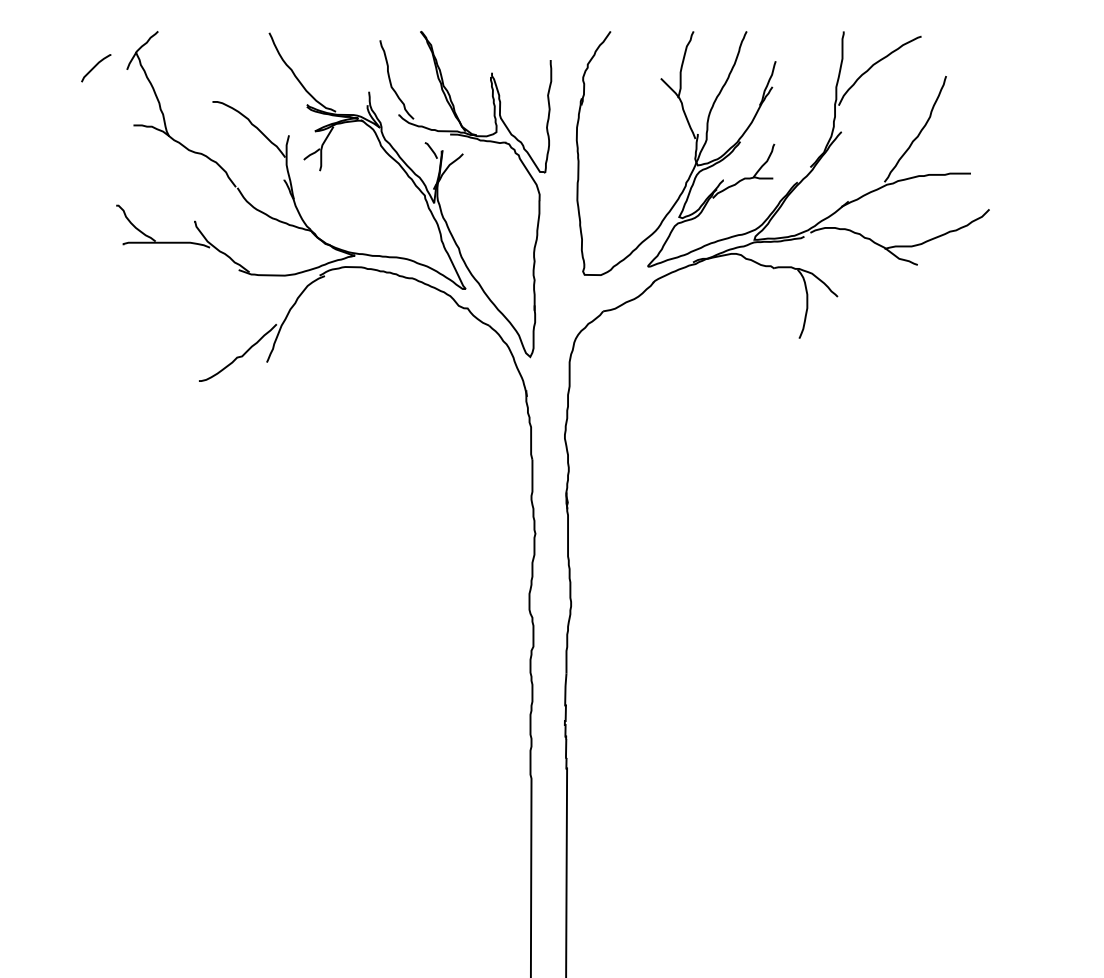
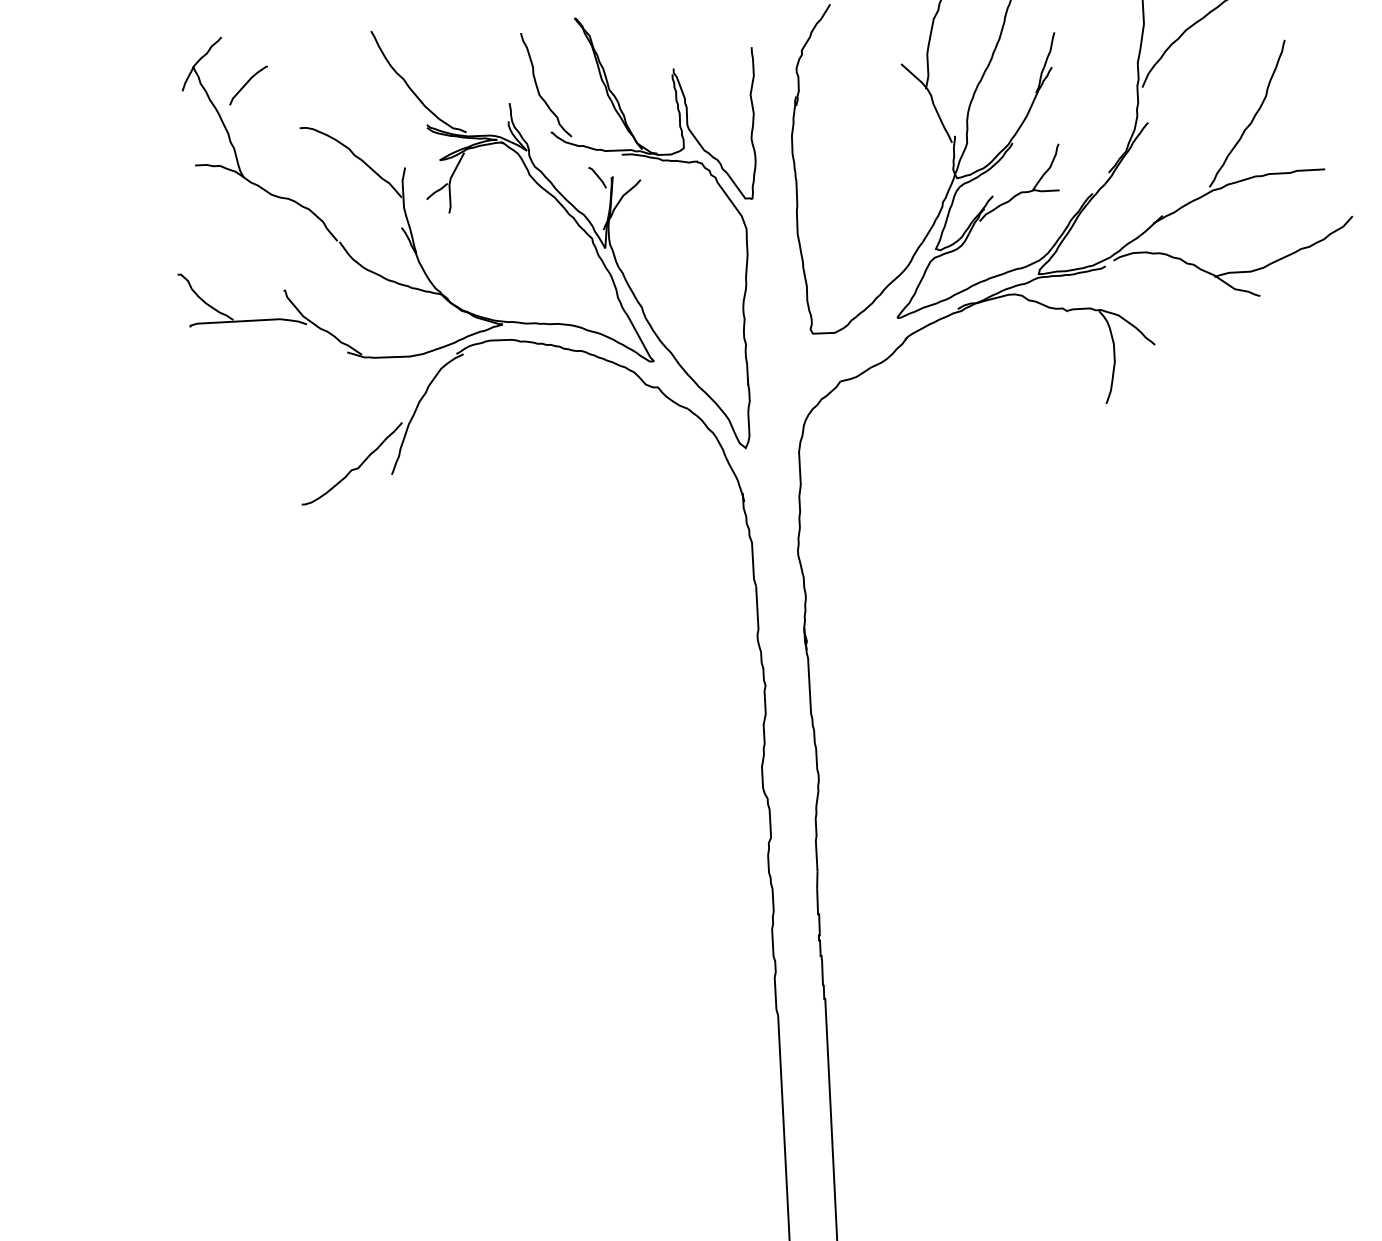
curve: (95, 67) -> (247, 84), moved

